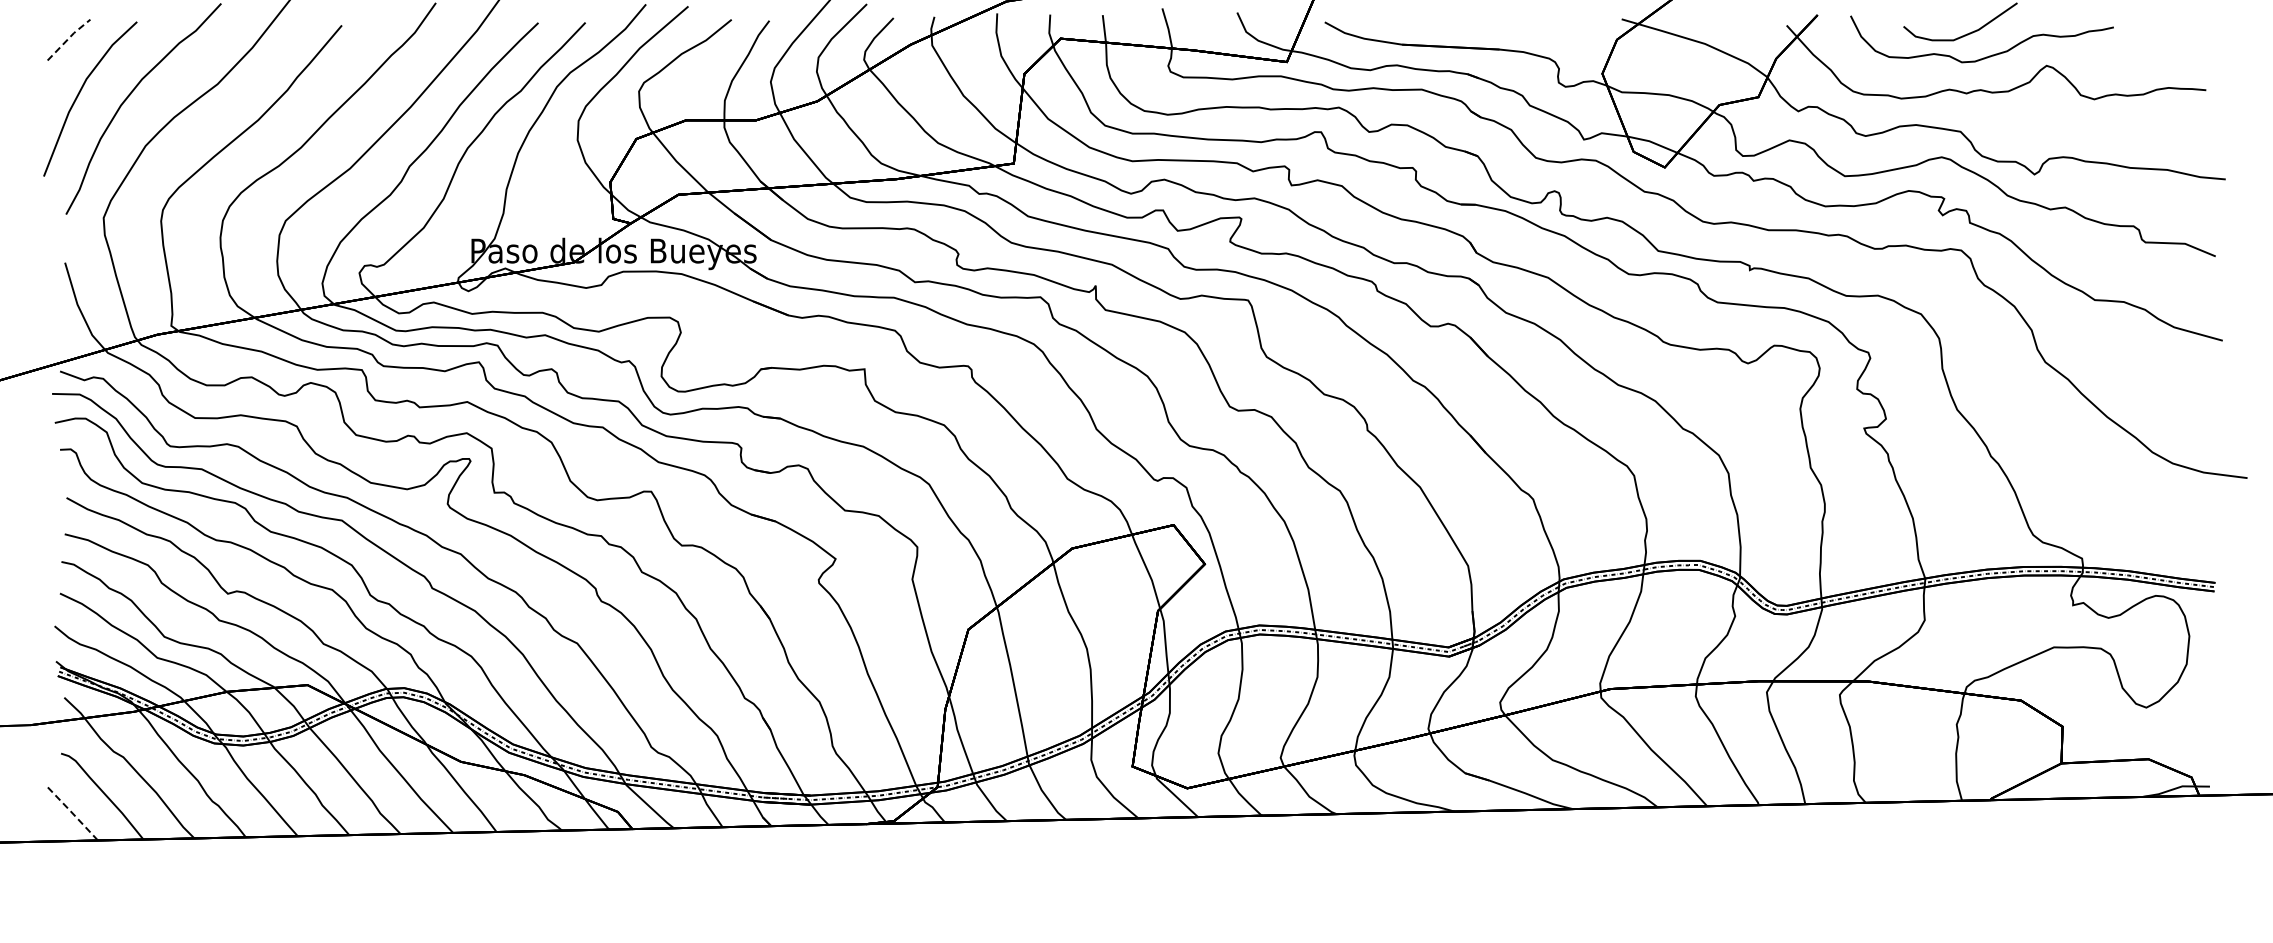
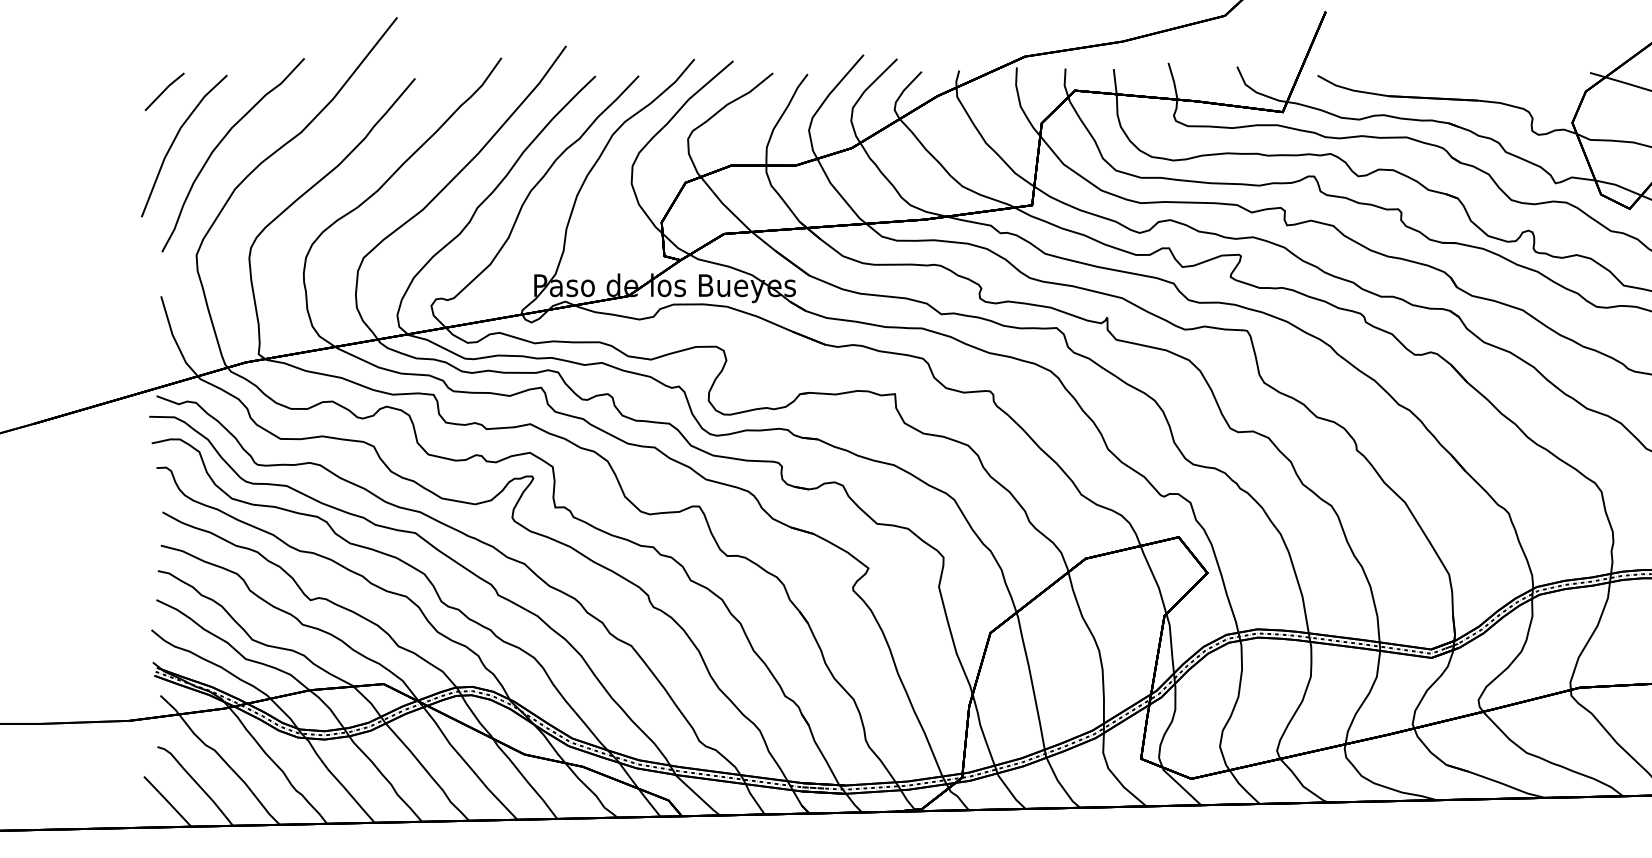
line: (68, 38) -> (164, 90), dashed -> solid
line: (71, 812) -> (167, 801), dashed -> solid

